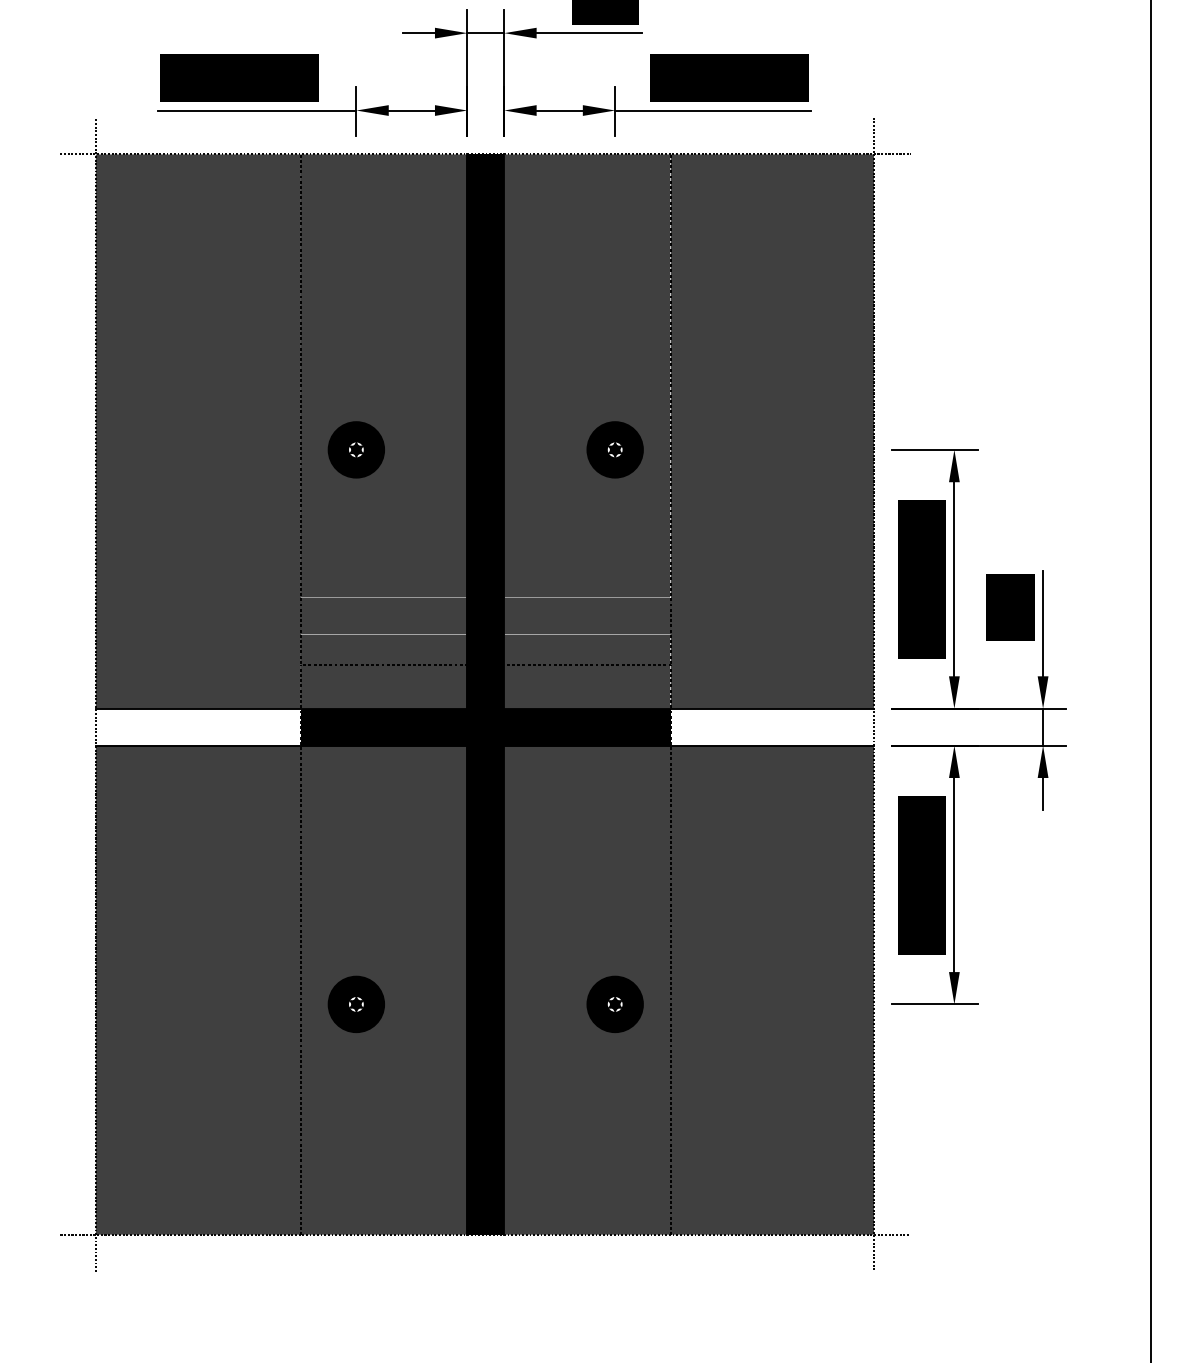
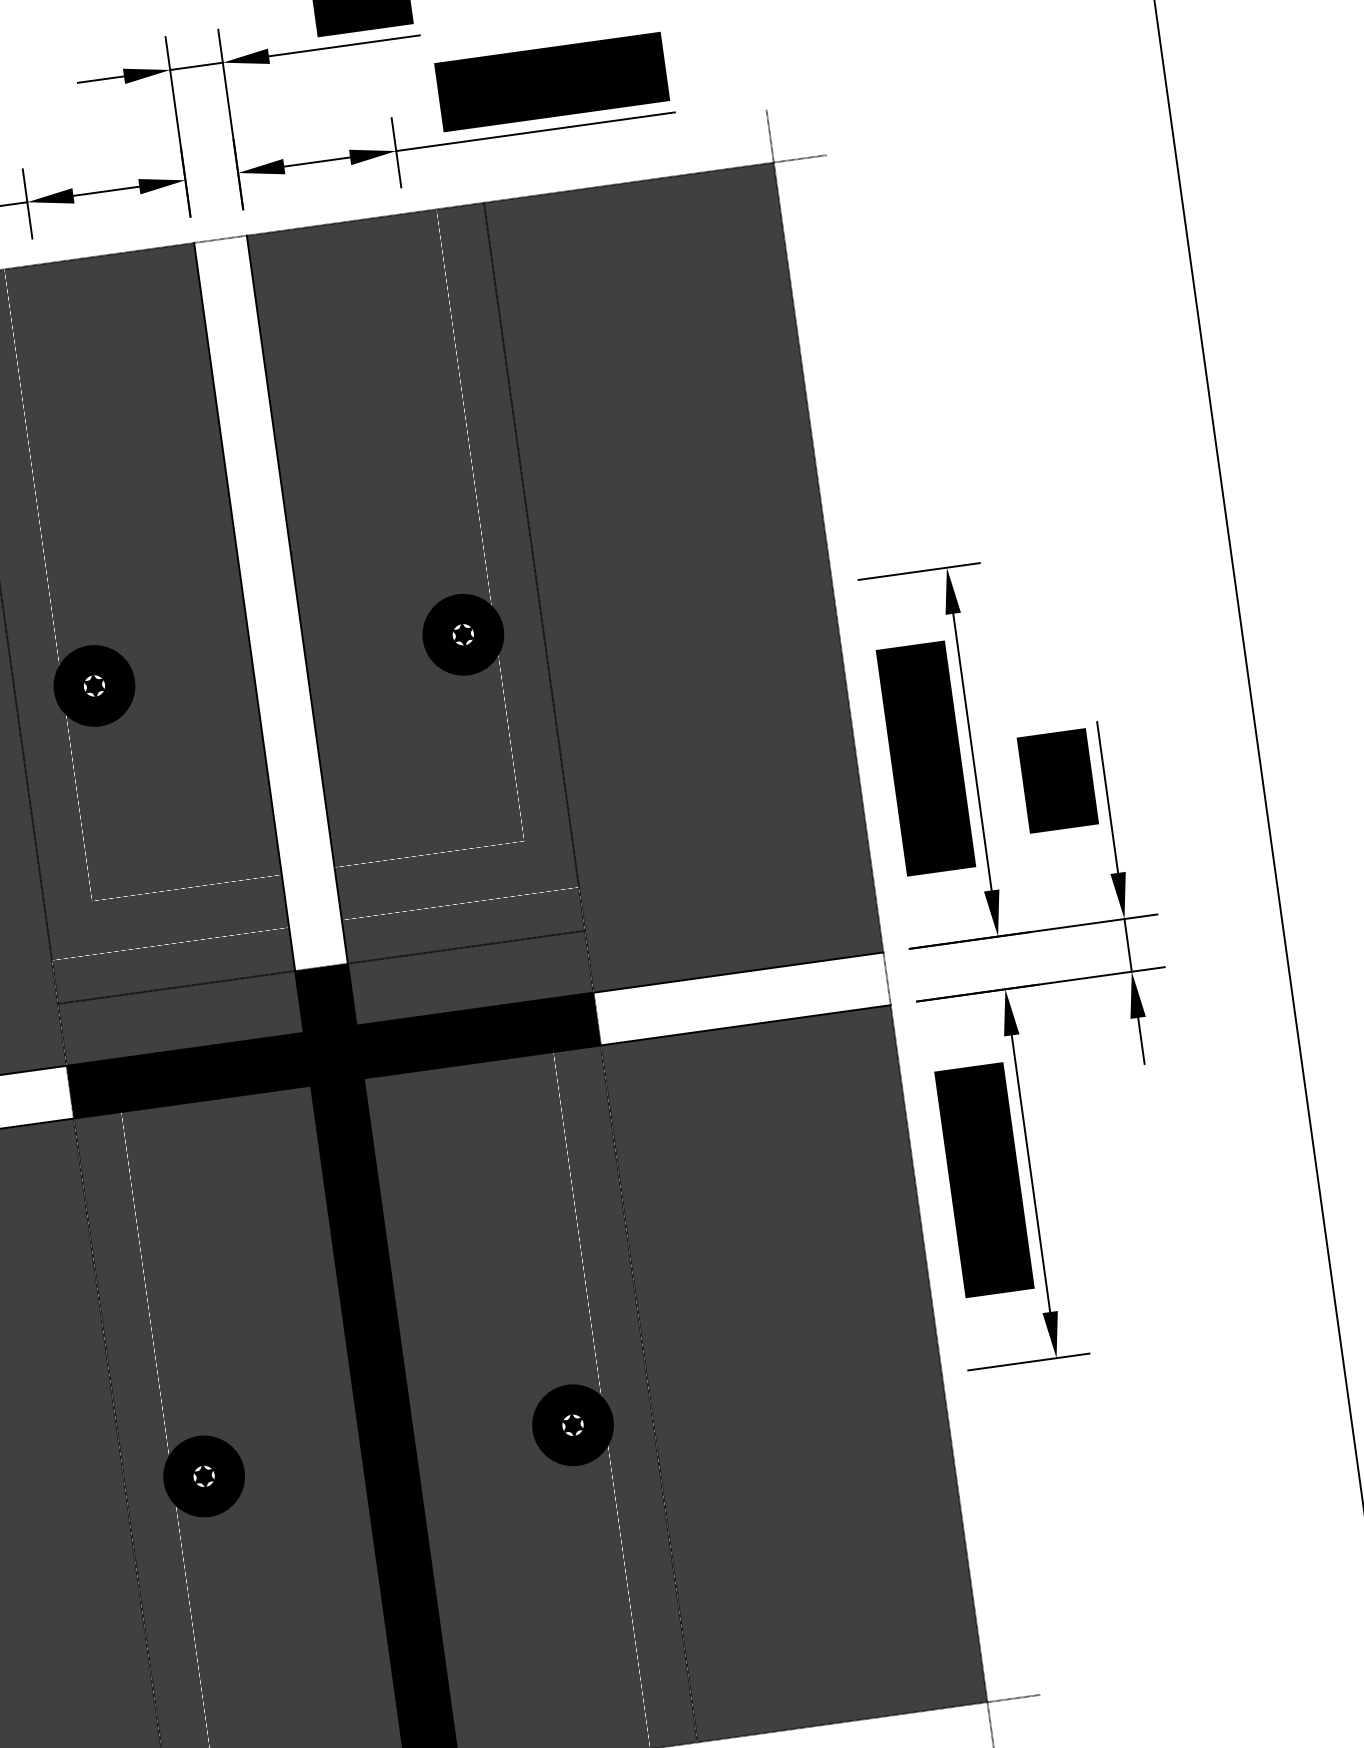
fill: (485, 409) -> (270, 602), removed

